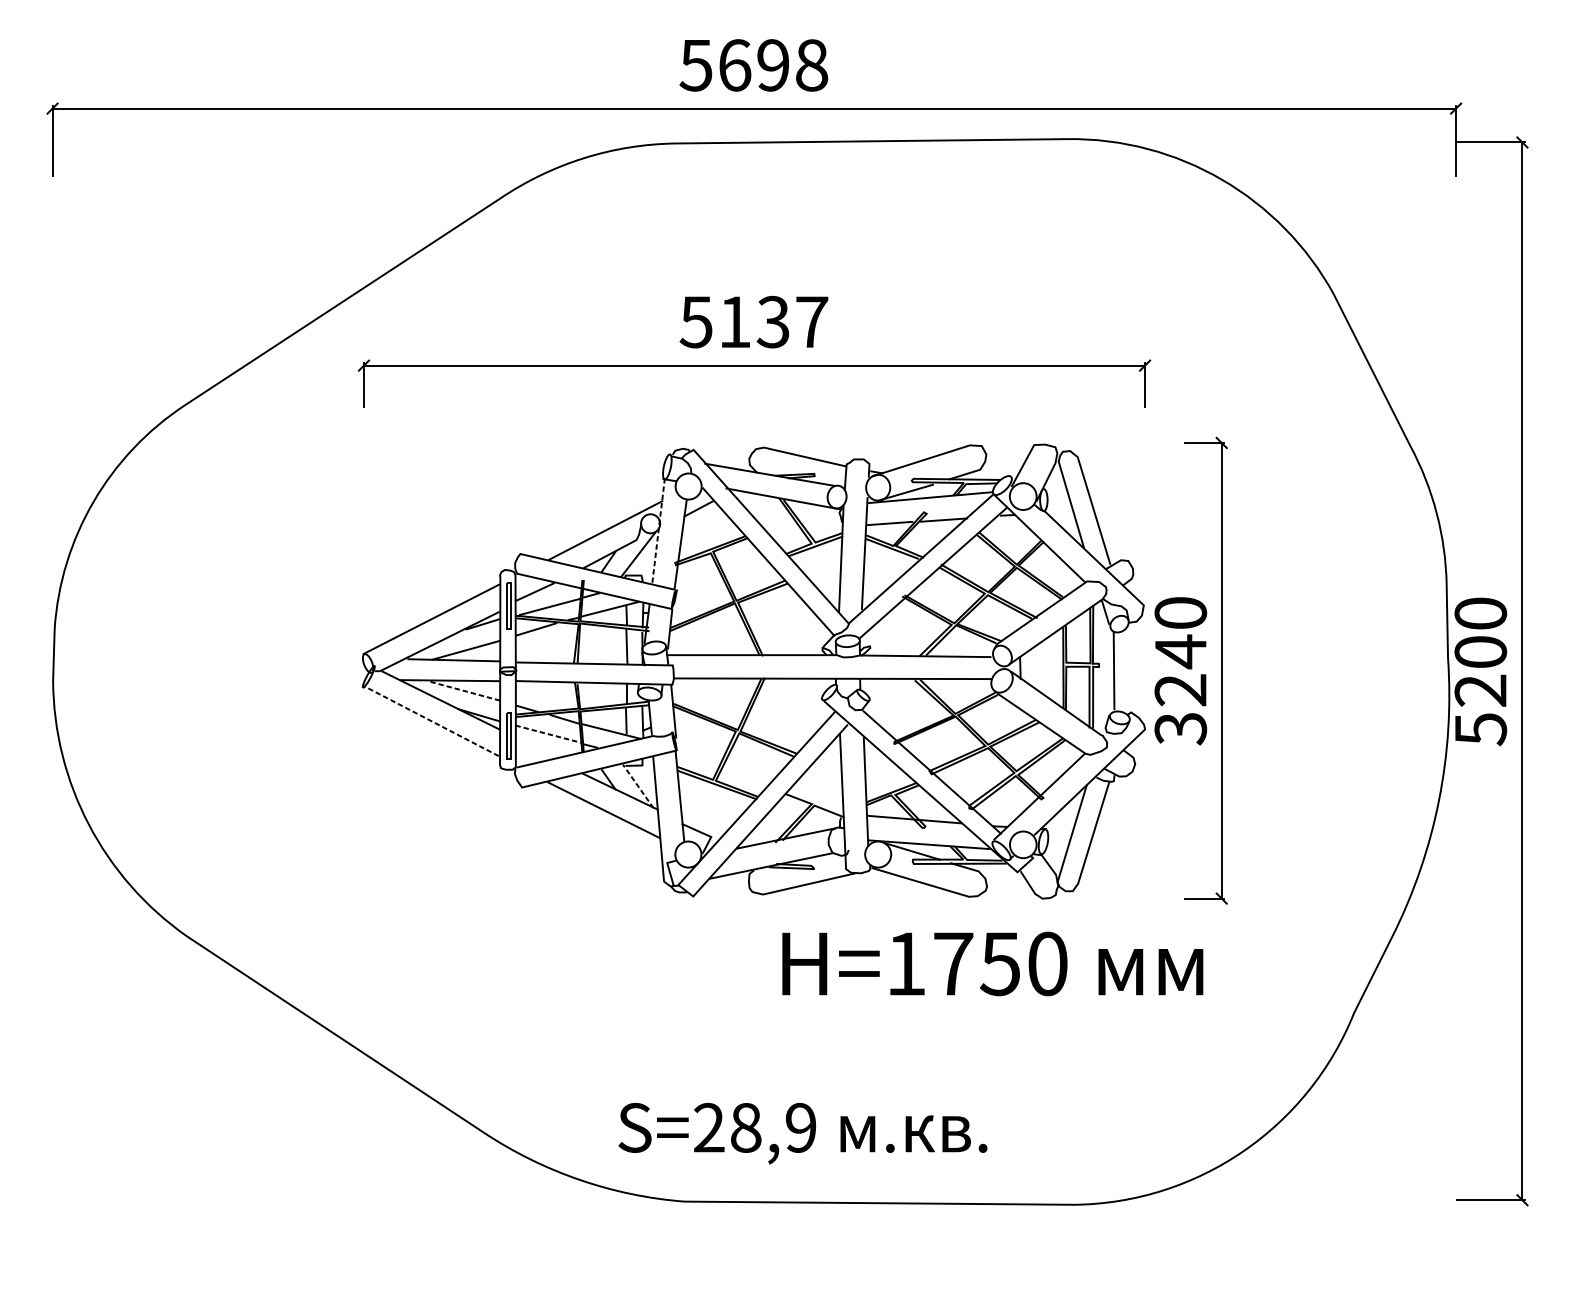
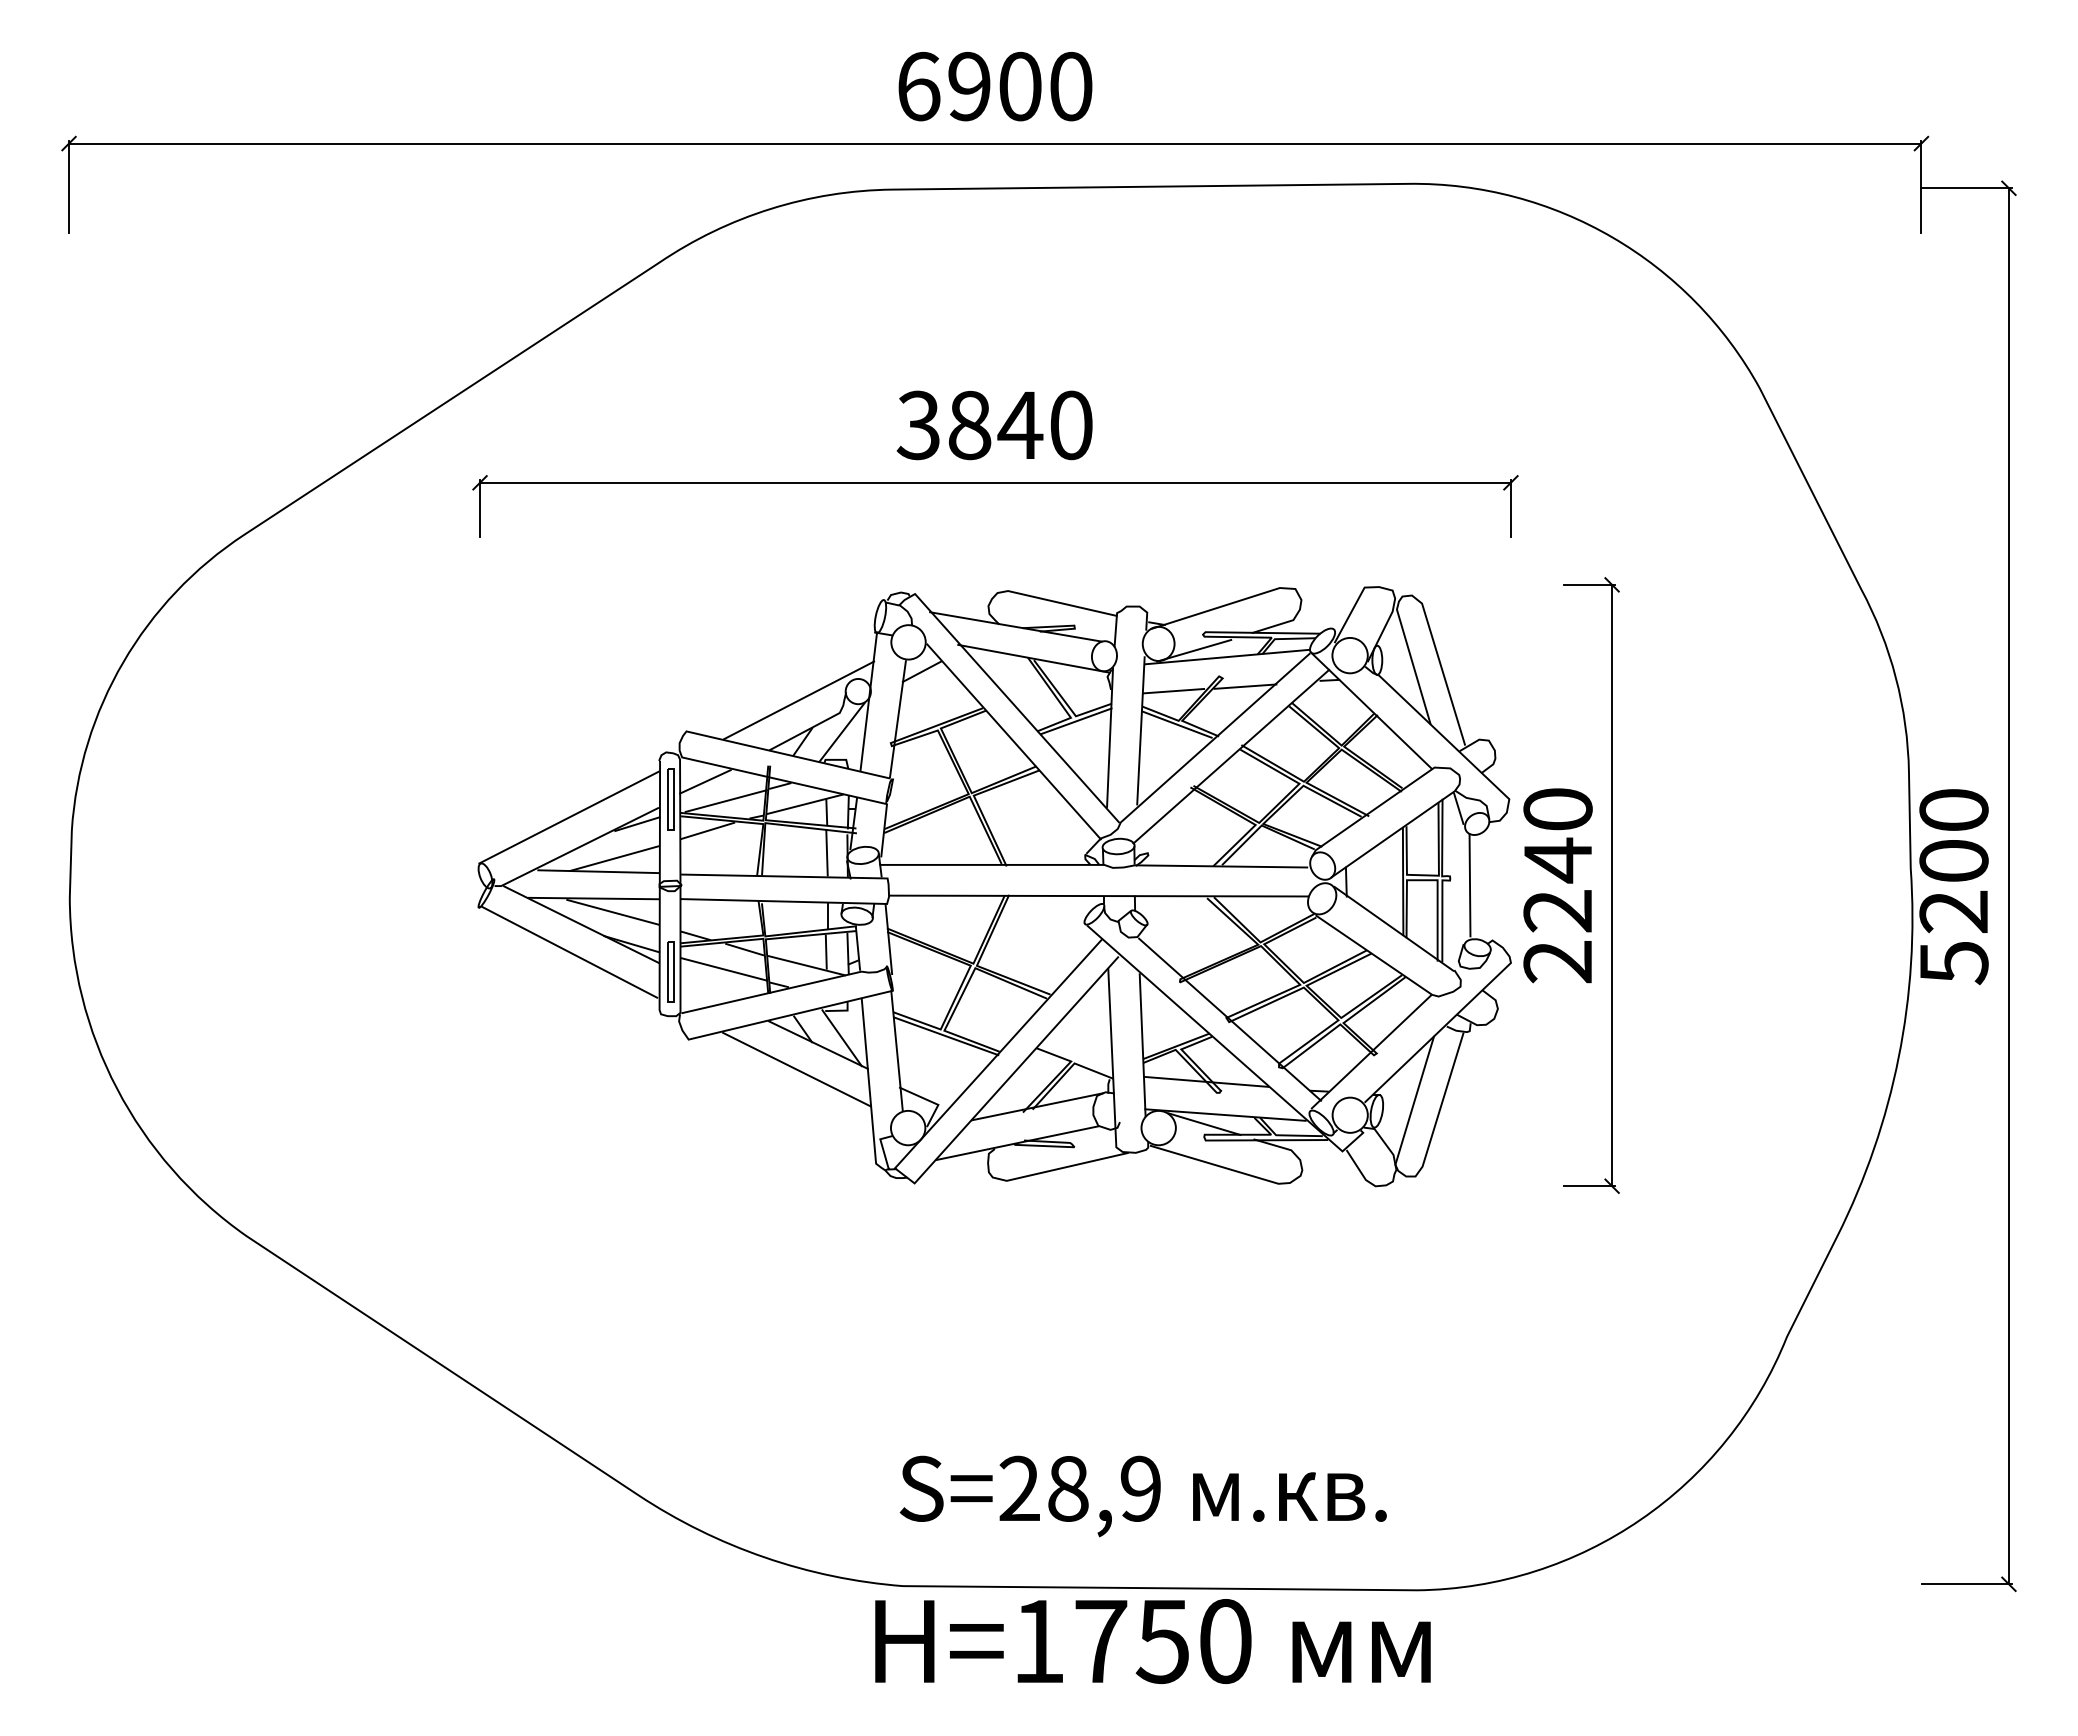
text: (753, 65) -> (994, 86), 5698 -> 6900
text: (753, 322) -> (994, 425), 5137 -> 3840
line: (658, 531) -> (868, 701), dashed -> solid
line: (464, 691) -> (612, 912), dashed -> solid
line: (431, 721) -> (569, 952), dashed -> solid
text: (1180, 729) -> (1557, 962), 3240 -> 2240
line: (549, 734) -> (724, 969), dashed -> solid
line: (637, 785) -> (841, 1037), dashed -> solid
text: (992, 963) -> (1152, 1641), moved
text: (802, 1133) -> (1142, 1496), moved

